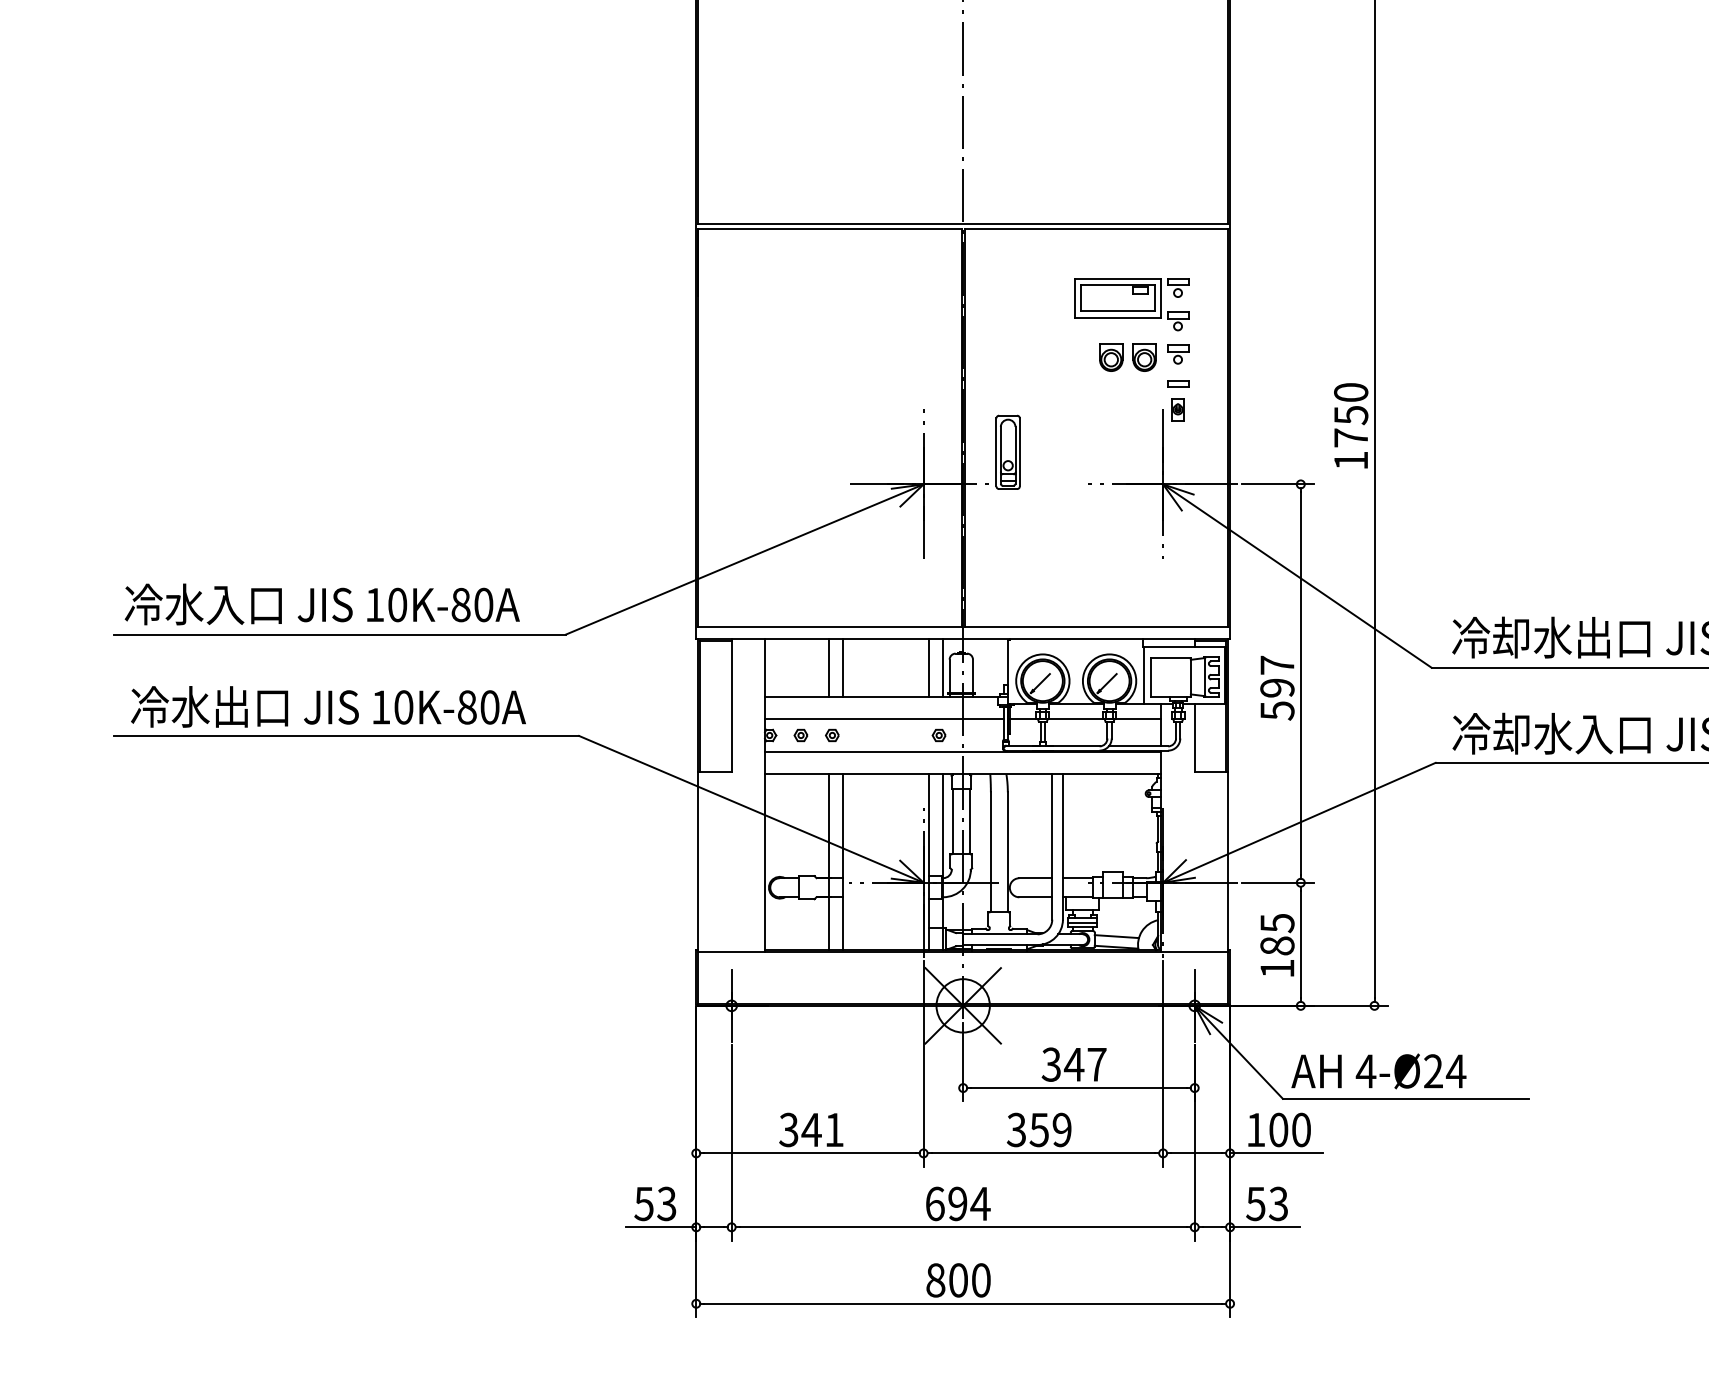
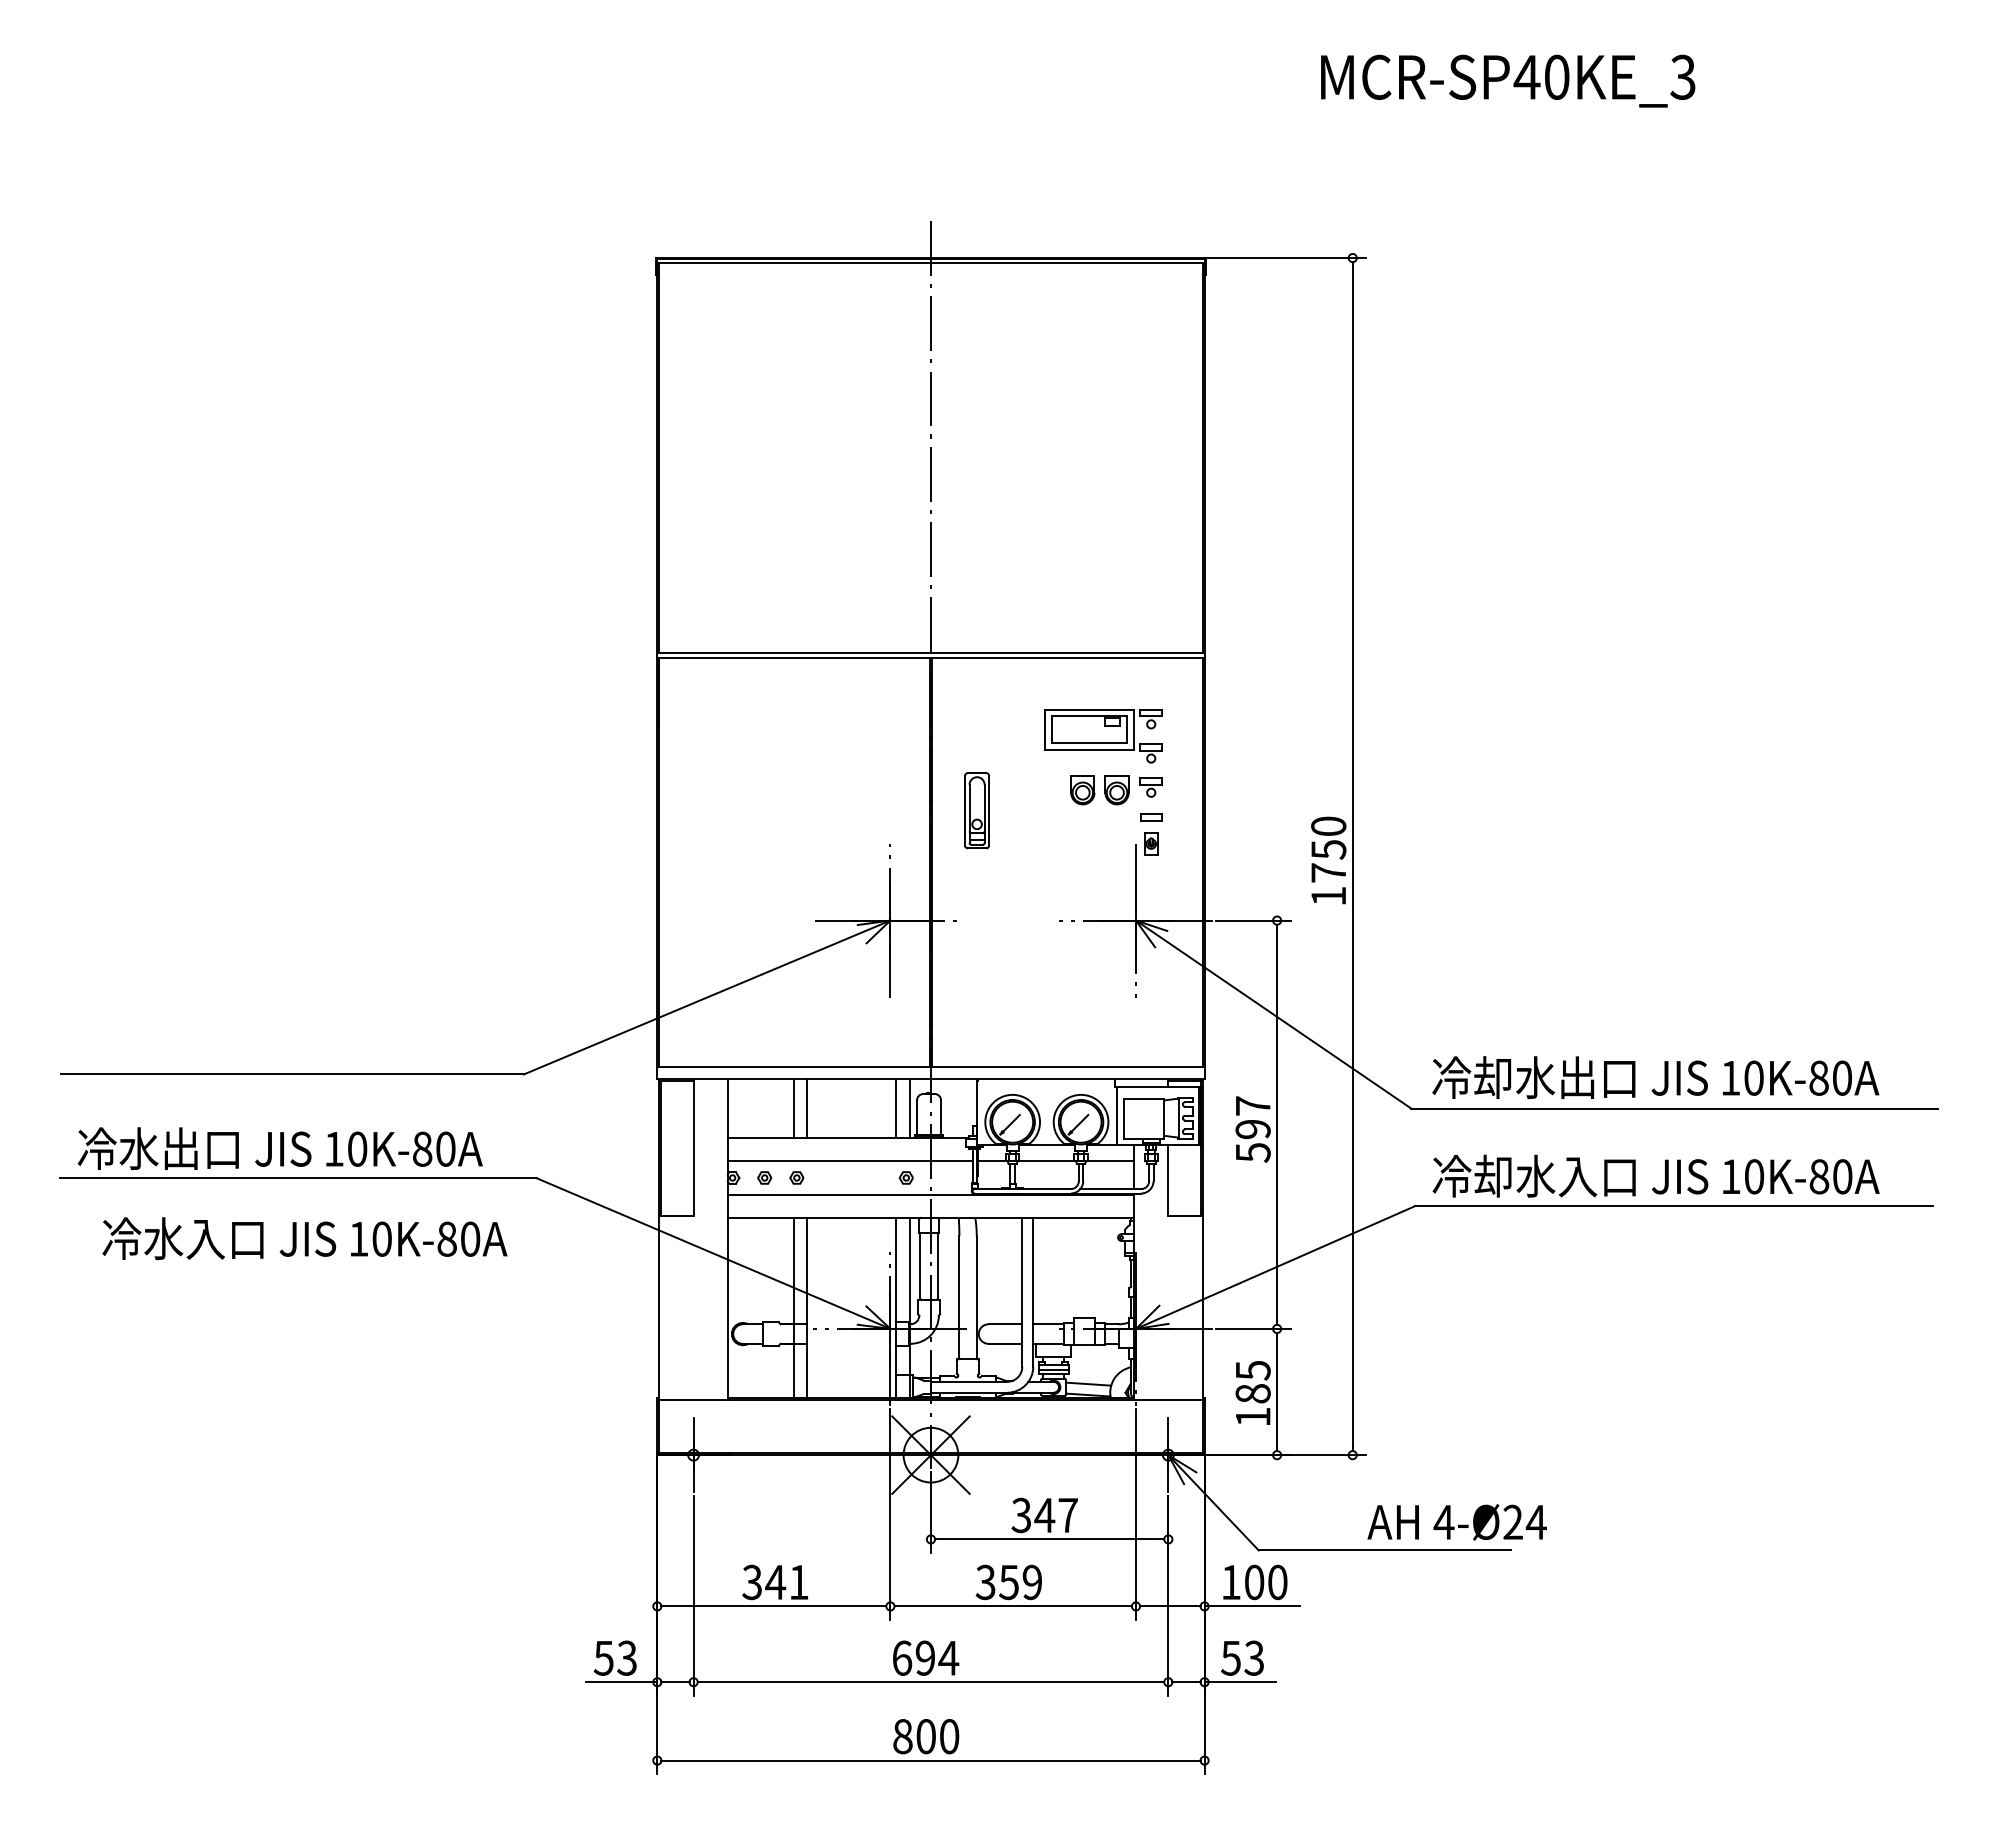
part: (1007, 452) -> (976, 810), moved
text: (321, 604) -> (304, 1238), moved
text: (1378, 1071) -> (1456, 1522), moved

